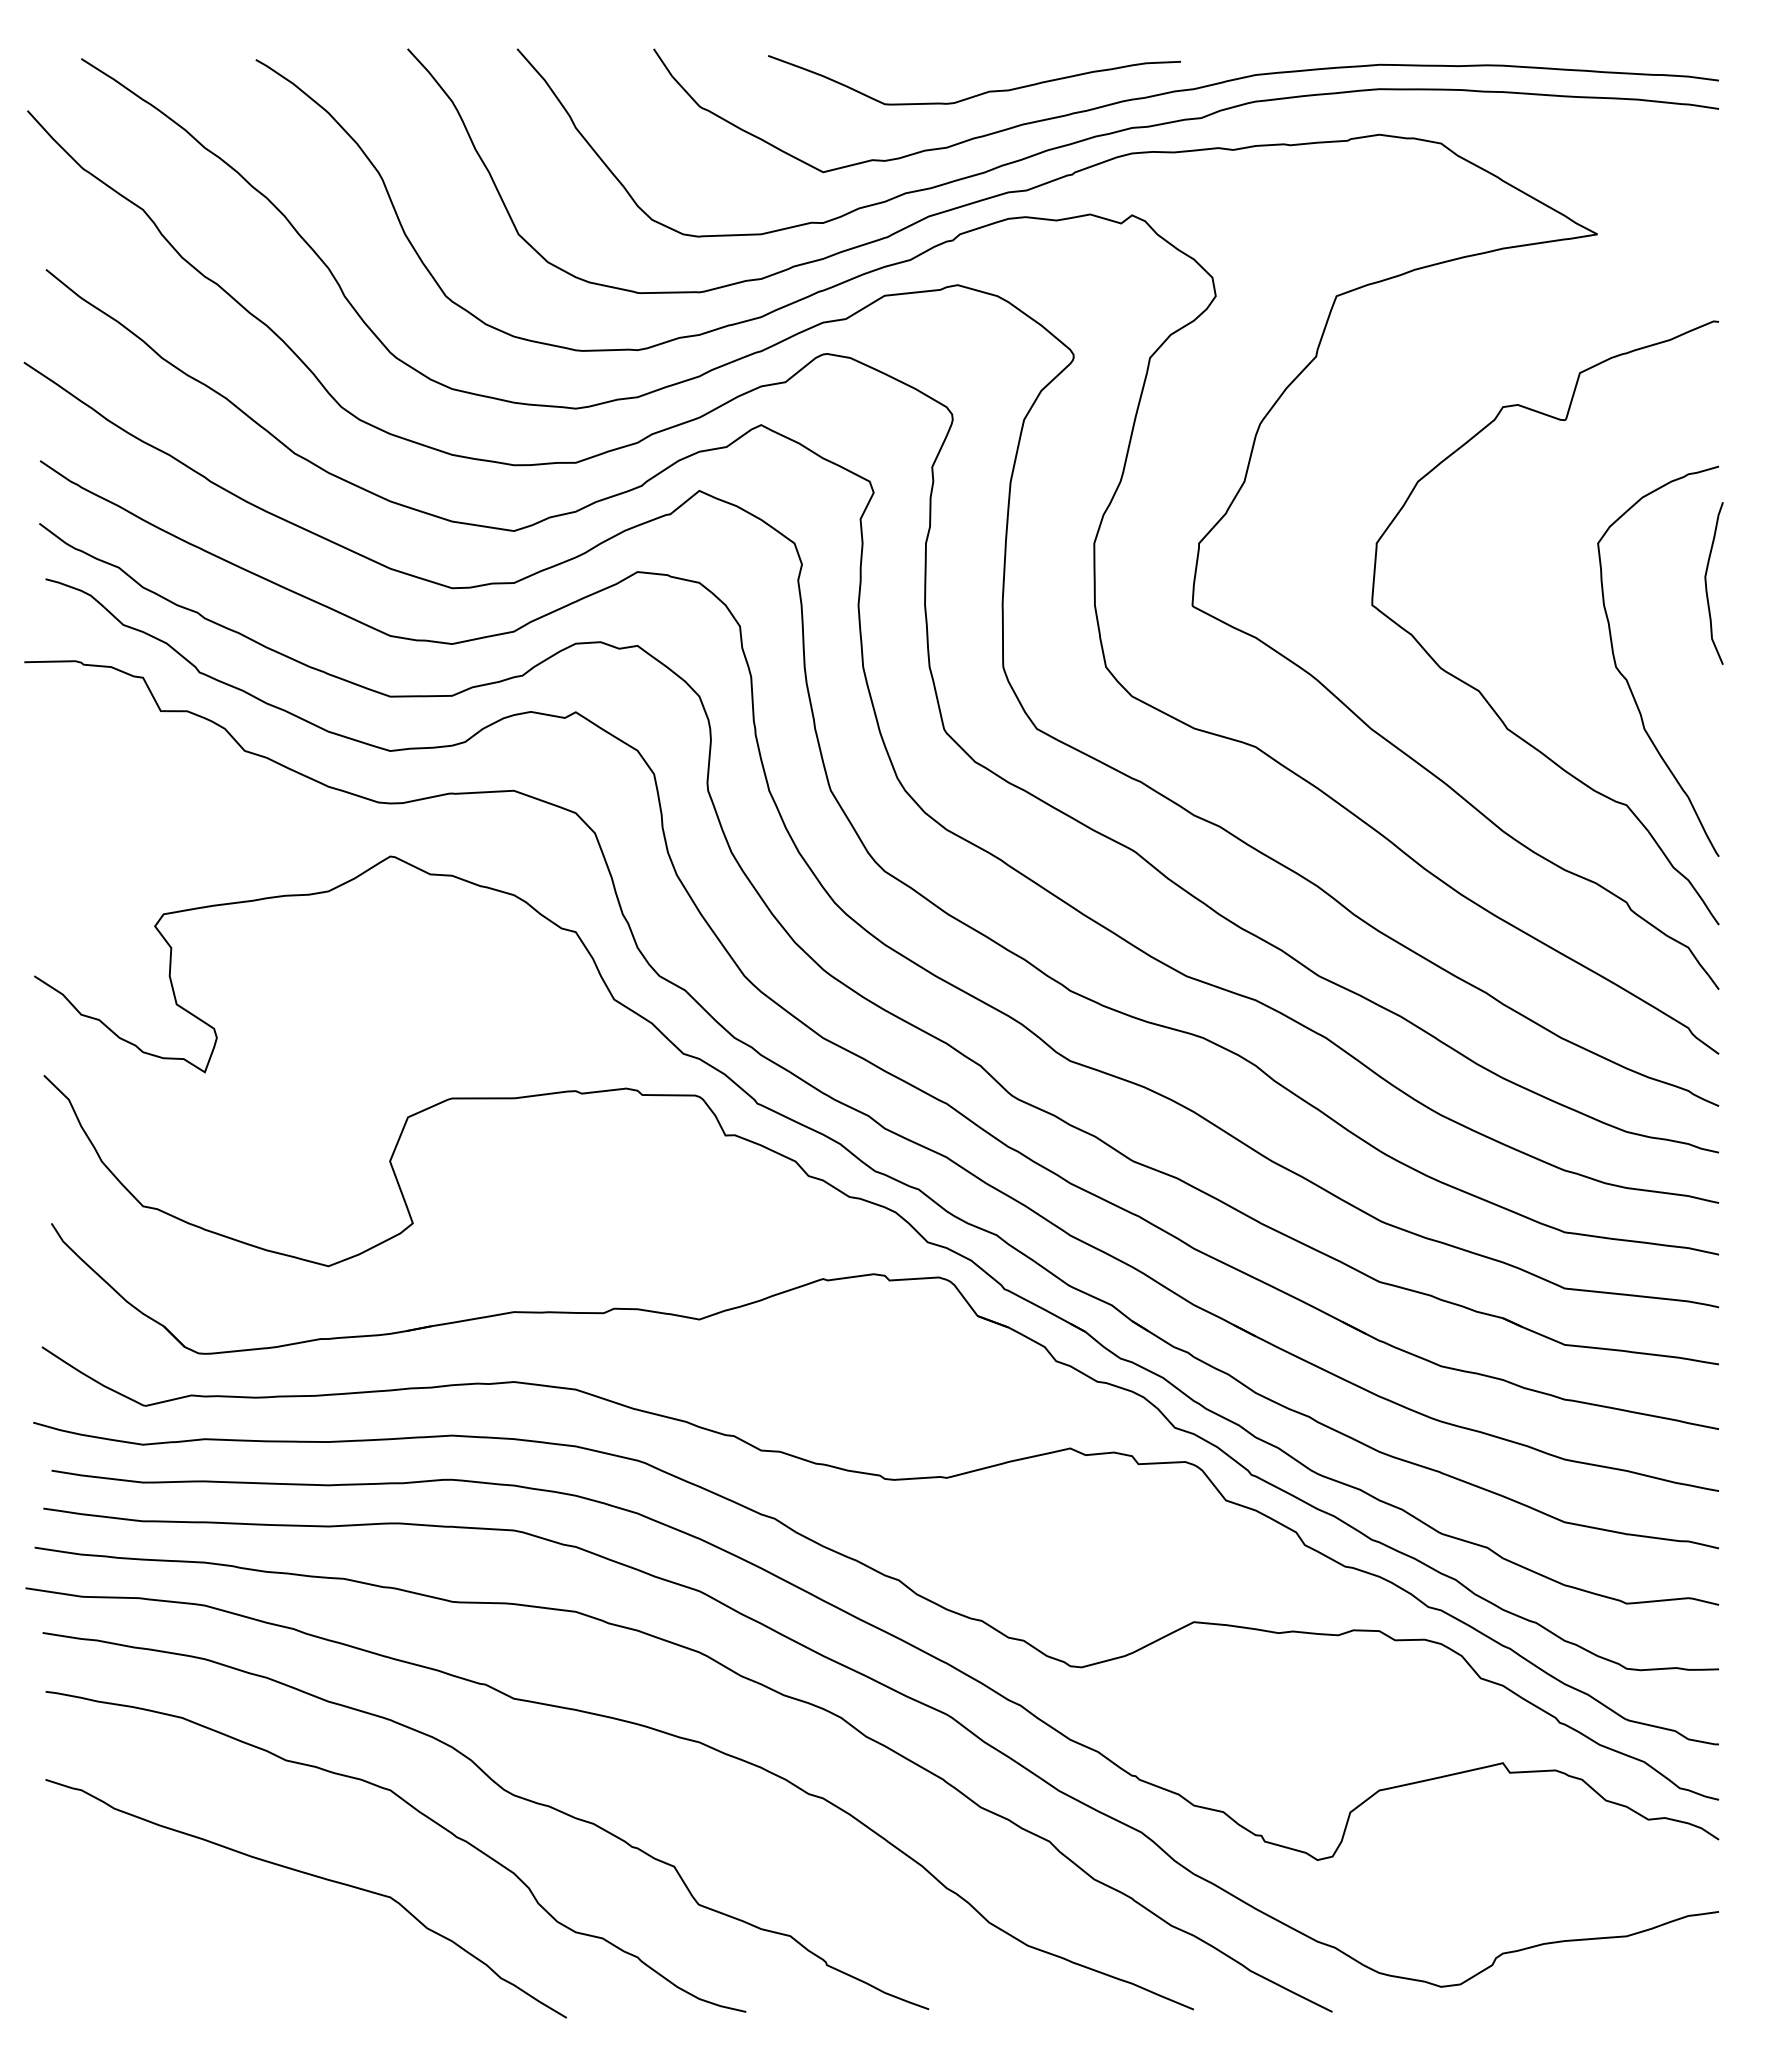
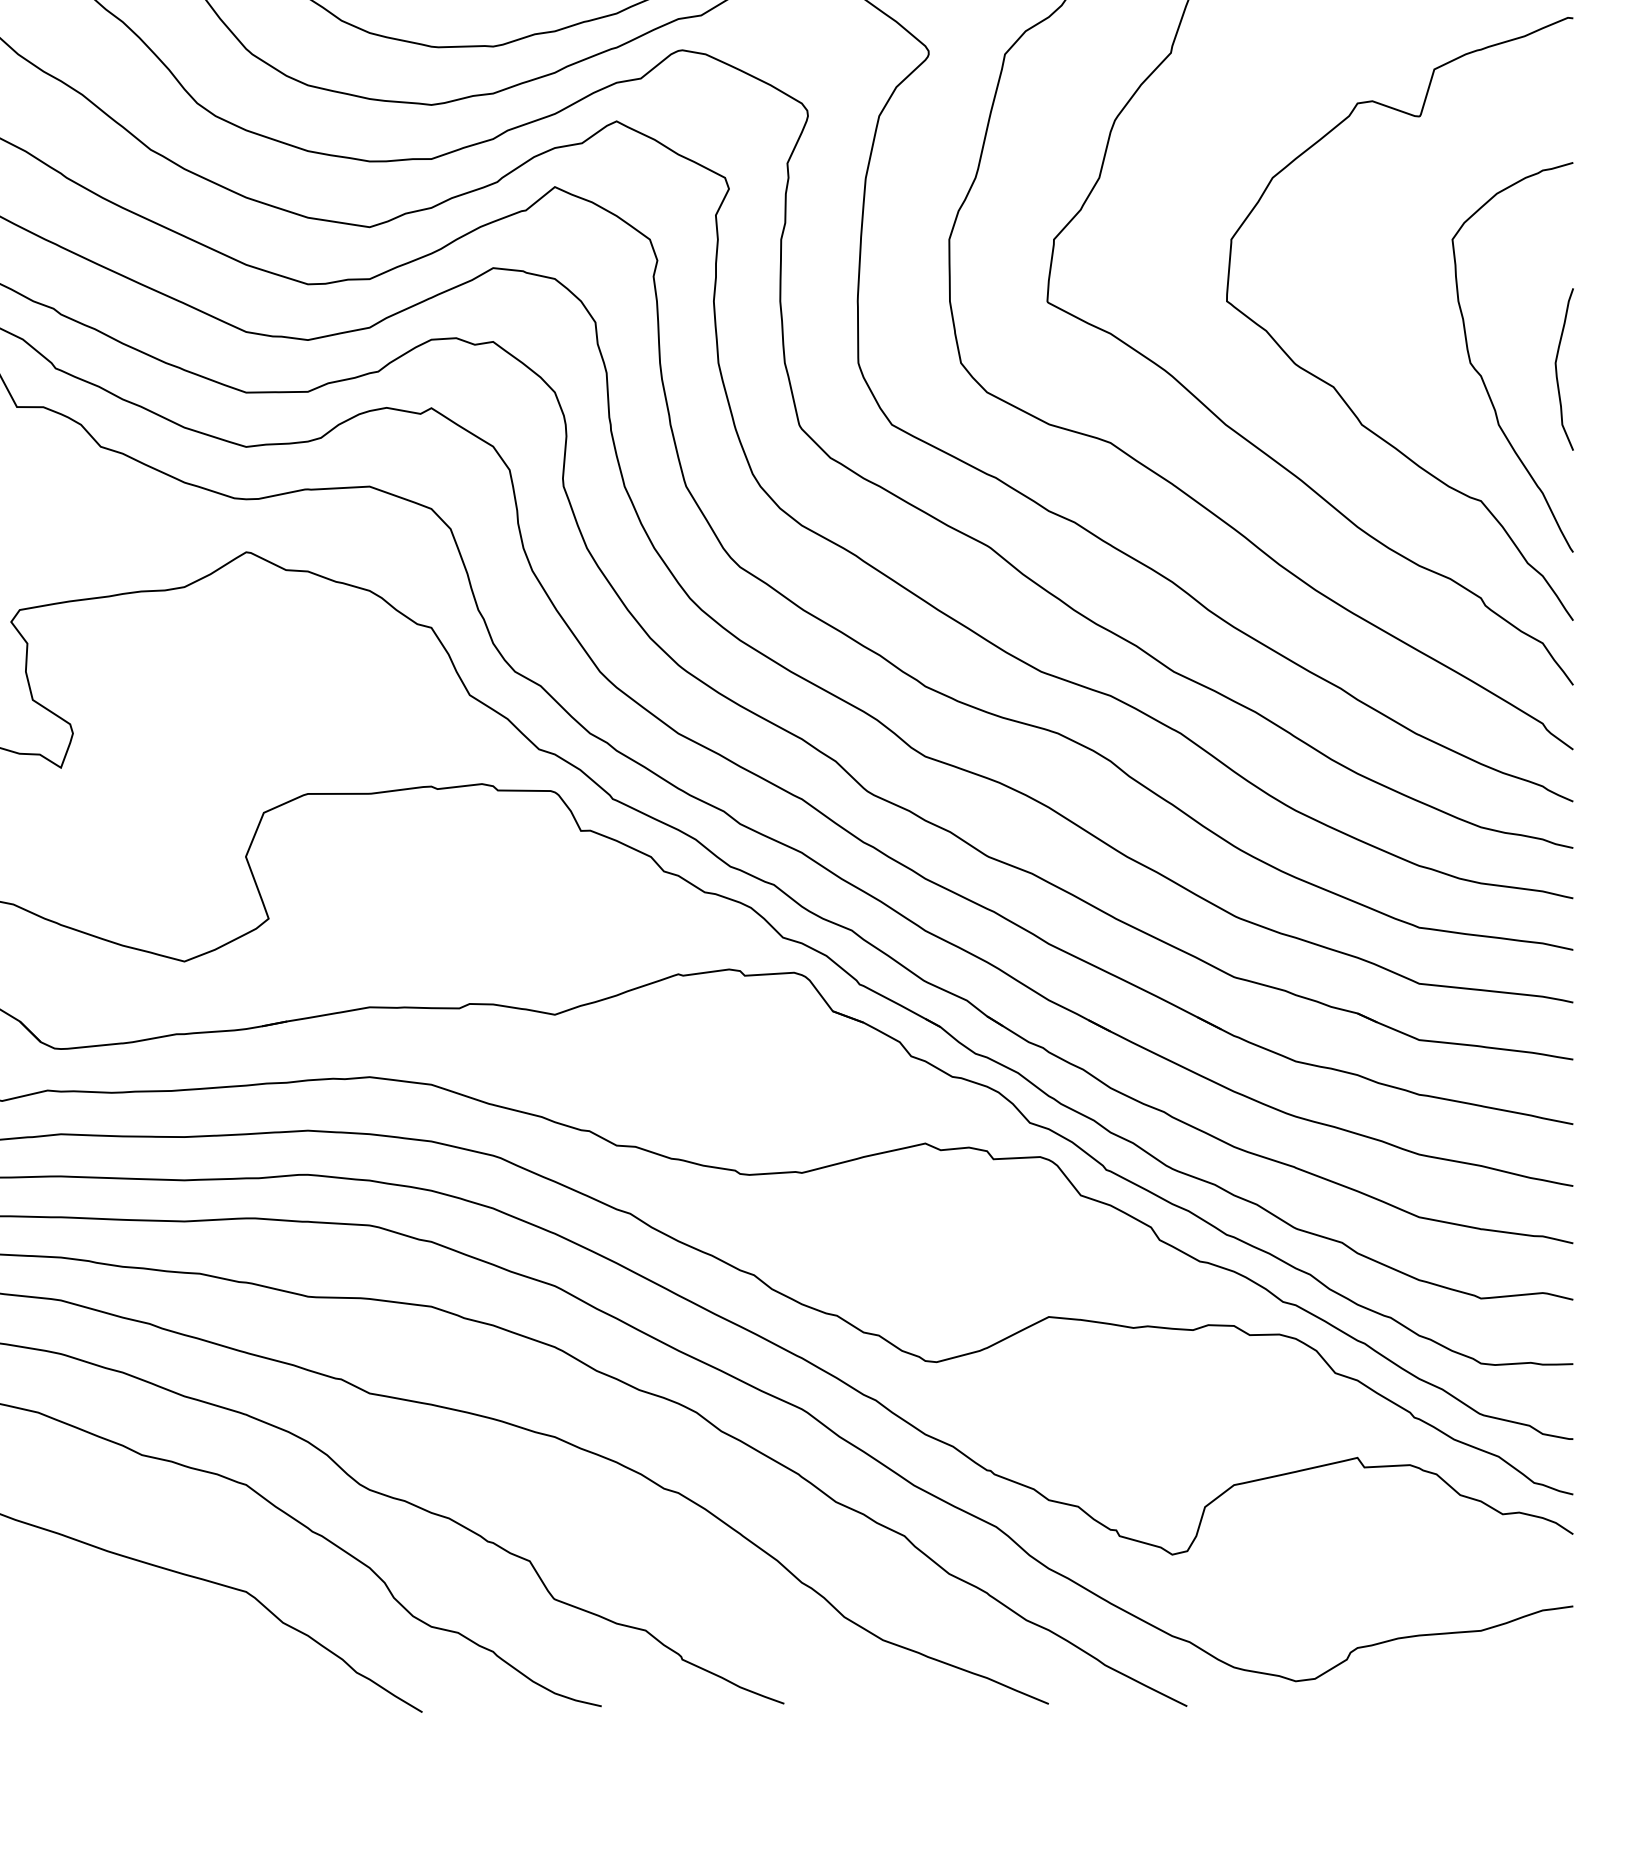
curve: (1706, 583) -> (1556, 369), moved

